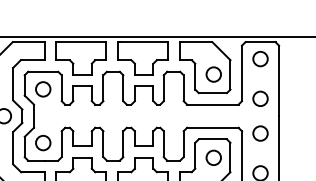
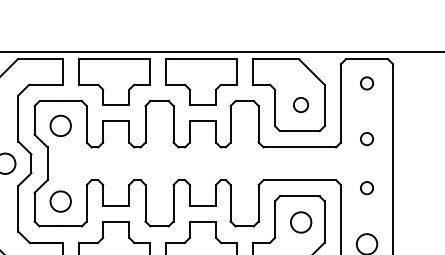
circle: (260, 59) -> (366, 83), size x0.6
circle: (213, 74) -> (300, 104), size x0.7
circle: (260, 98) -> (366, 138), size x0.6
circle: (260, 133) -> (366, 188), size x0.6

